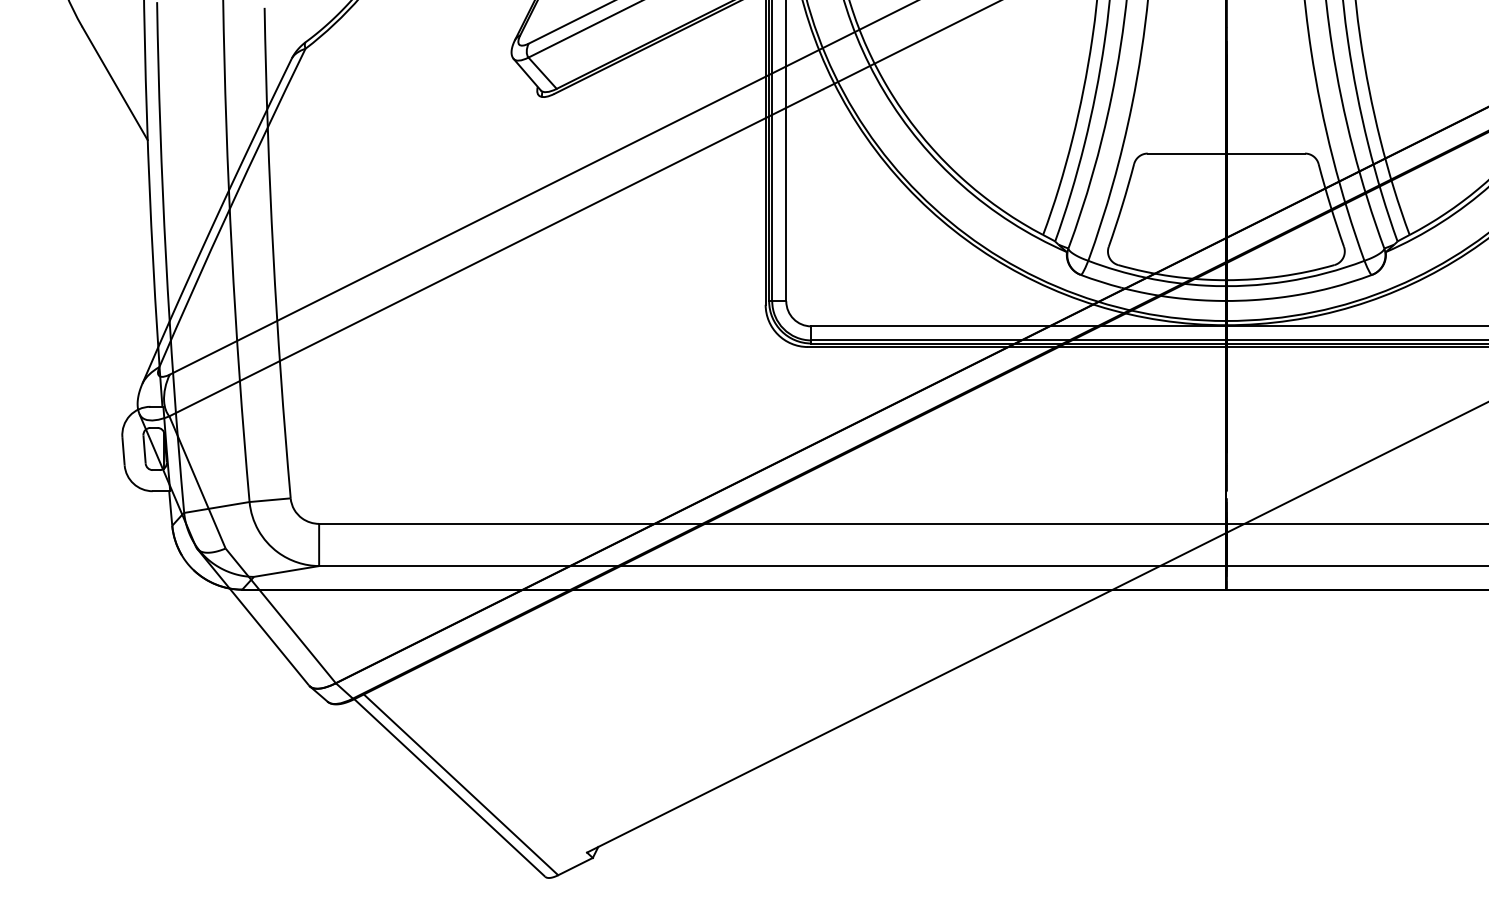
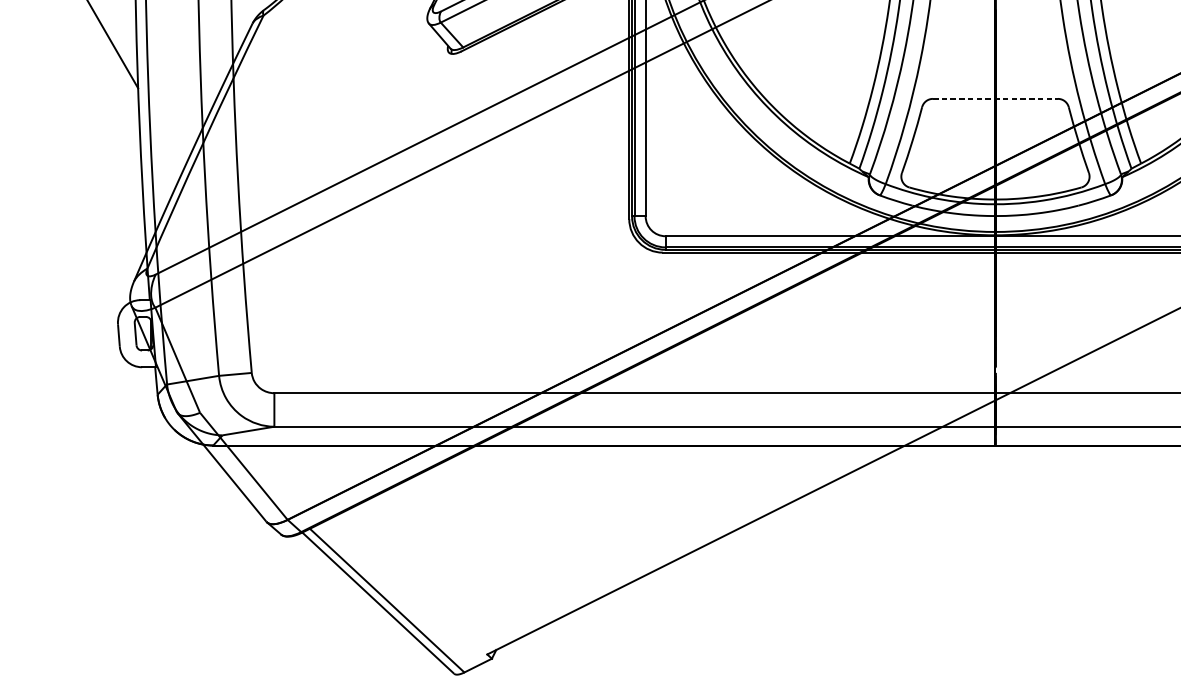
line: (1226, 153) -> (995, 98), solid -> dashed

